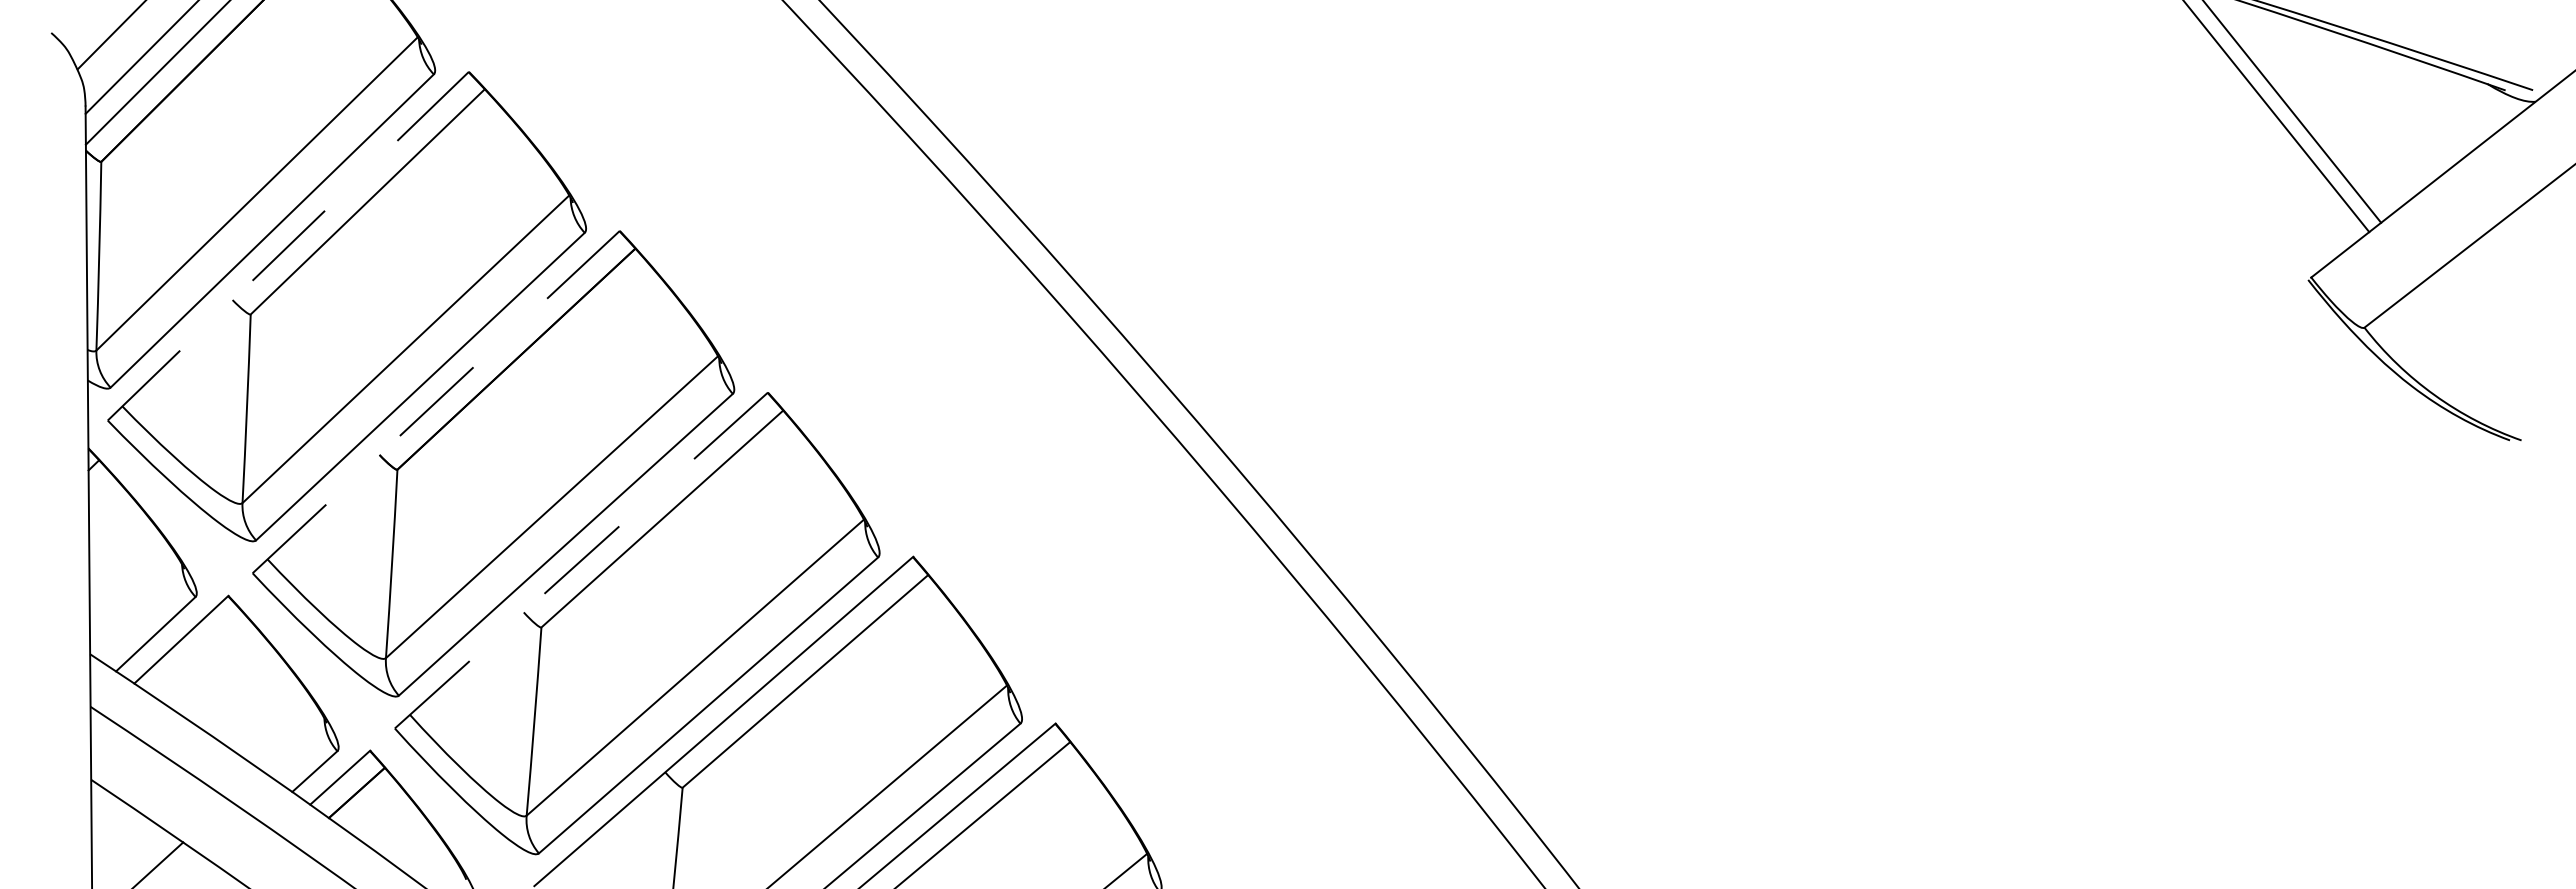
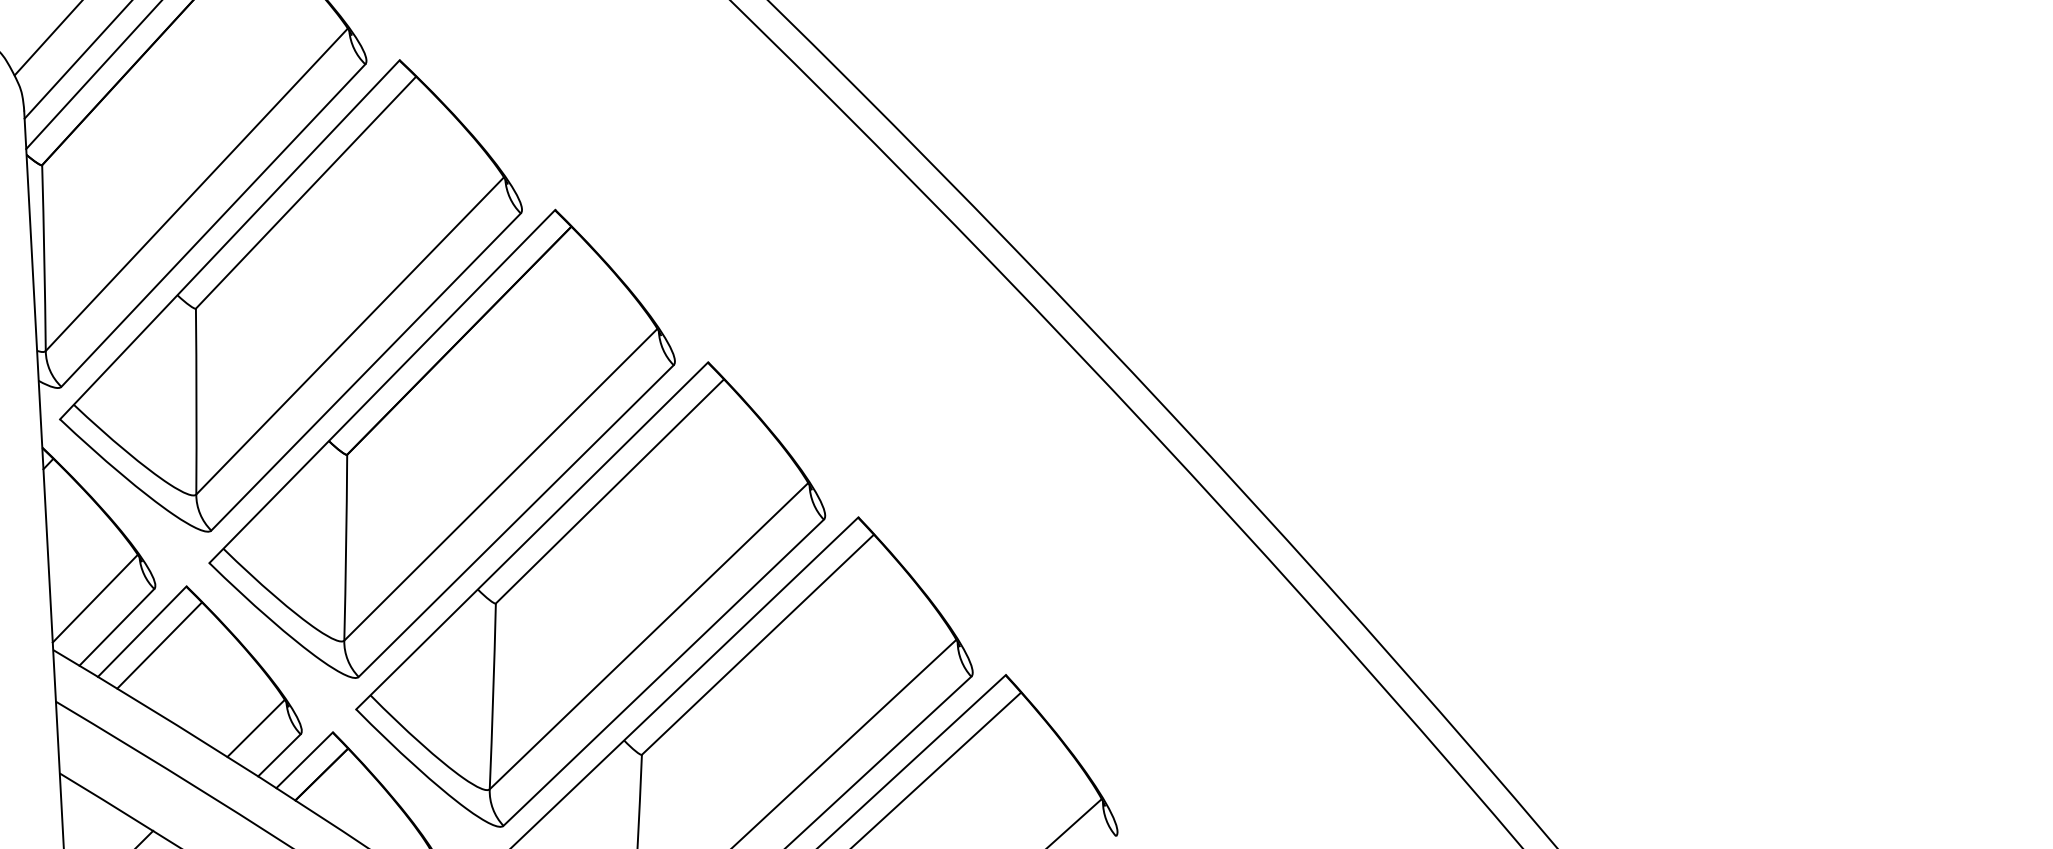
line: (288, 245) -> (230, 239), dashed -> solid
line: (436, 401) -> (382, 385), dashed -> solid
line: (581, 560) -> (532, 535), dashed -> solid
line: (135, 603) -> (95, 598), added
line: (198, 654) -> (159, 645), added
line: (292, 742) -> (256, 727), added

